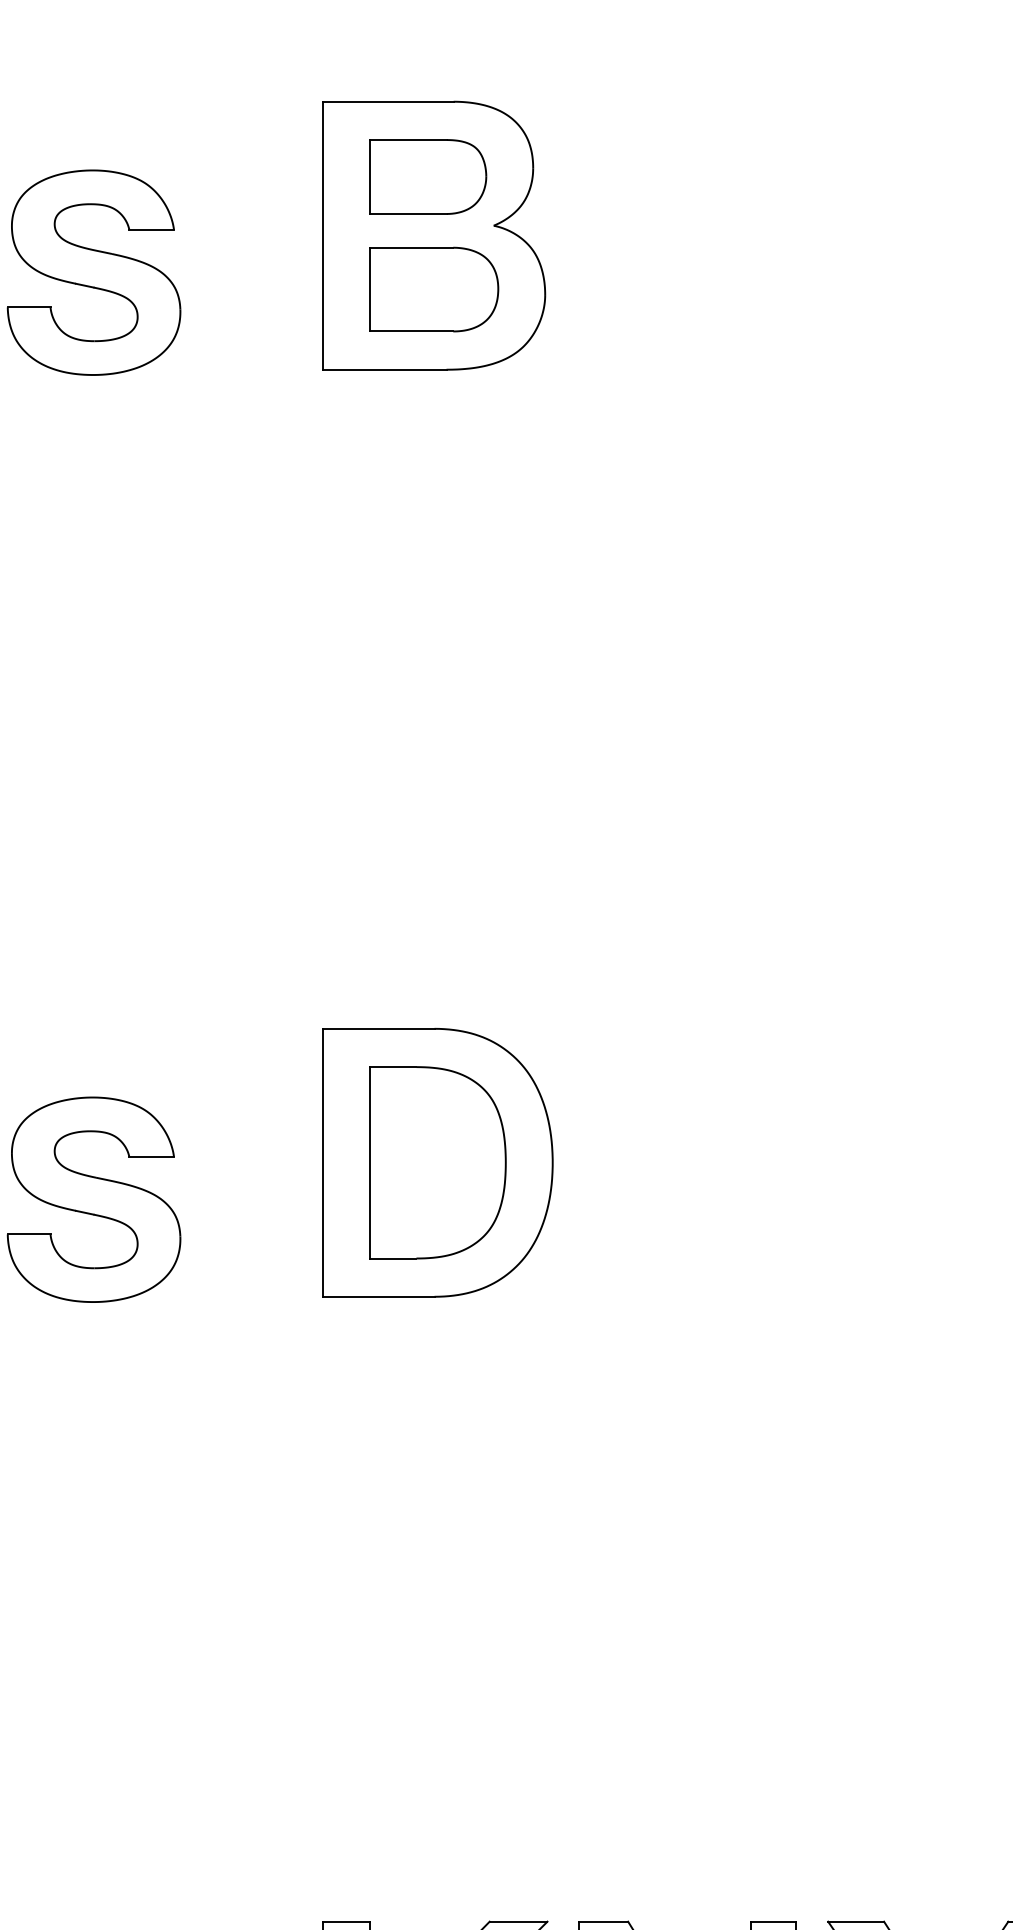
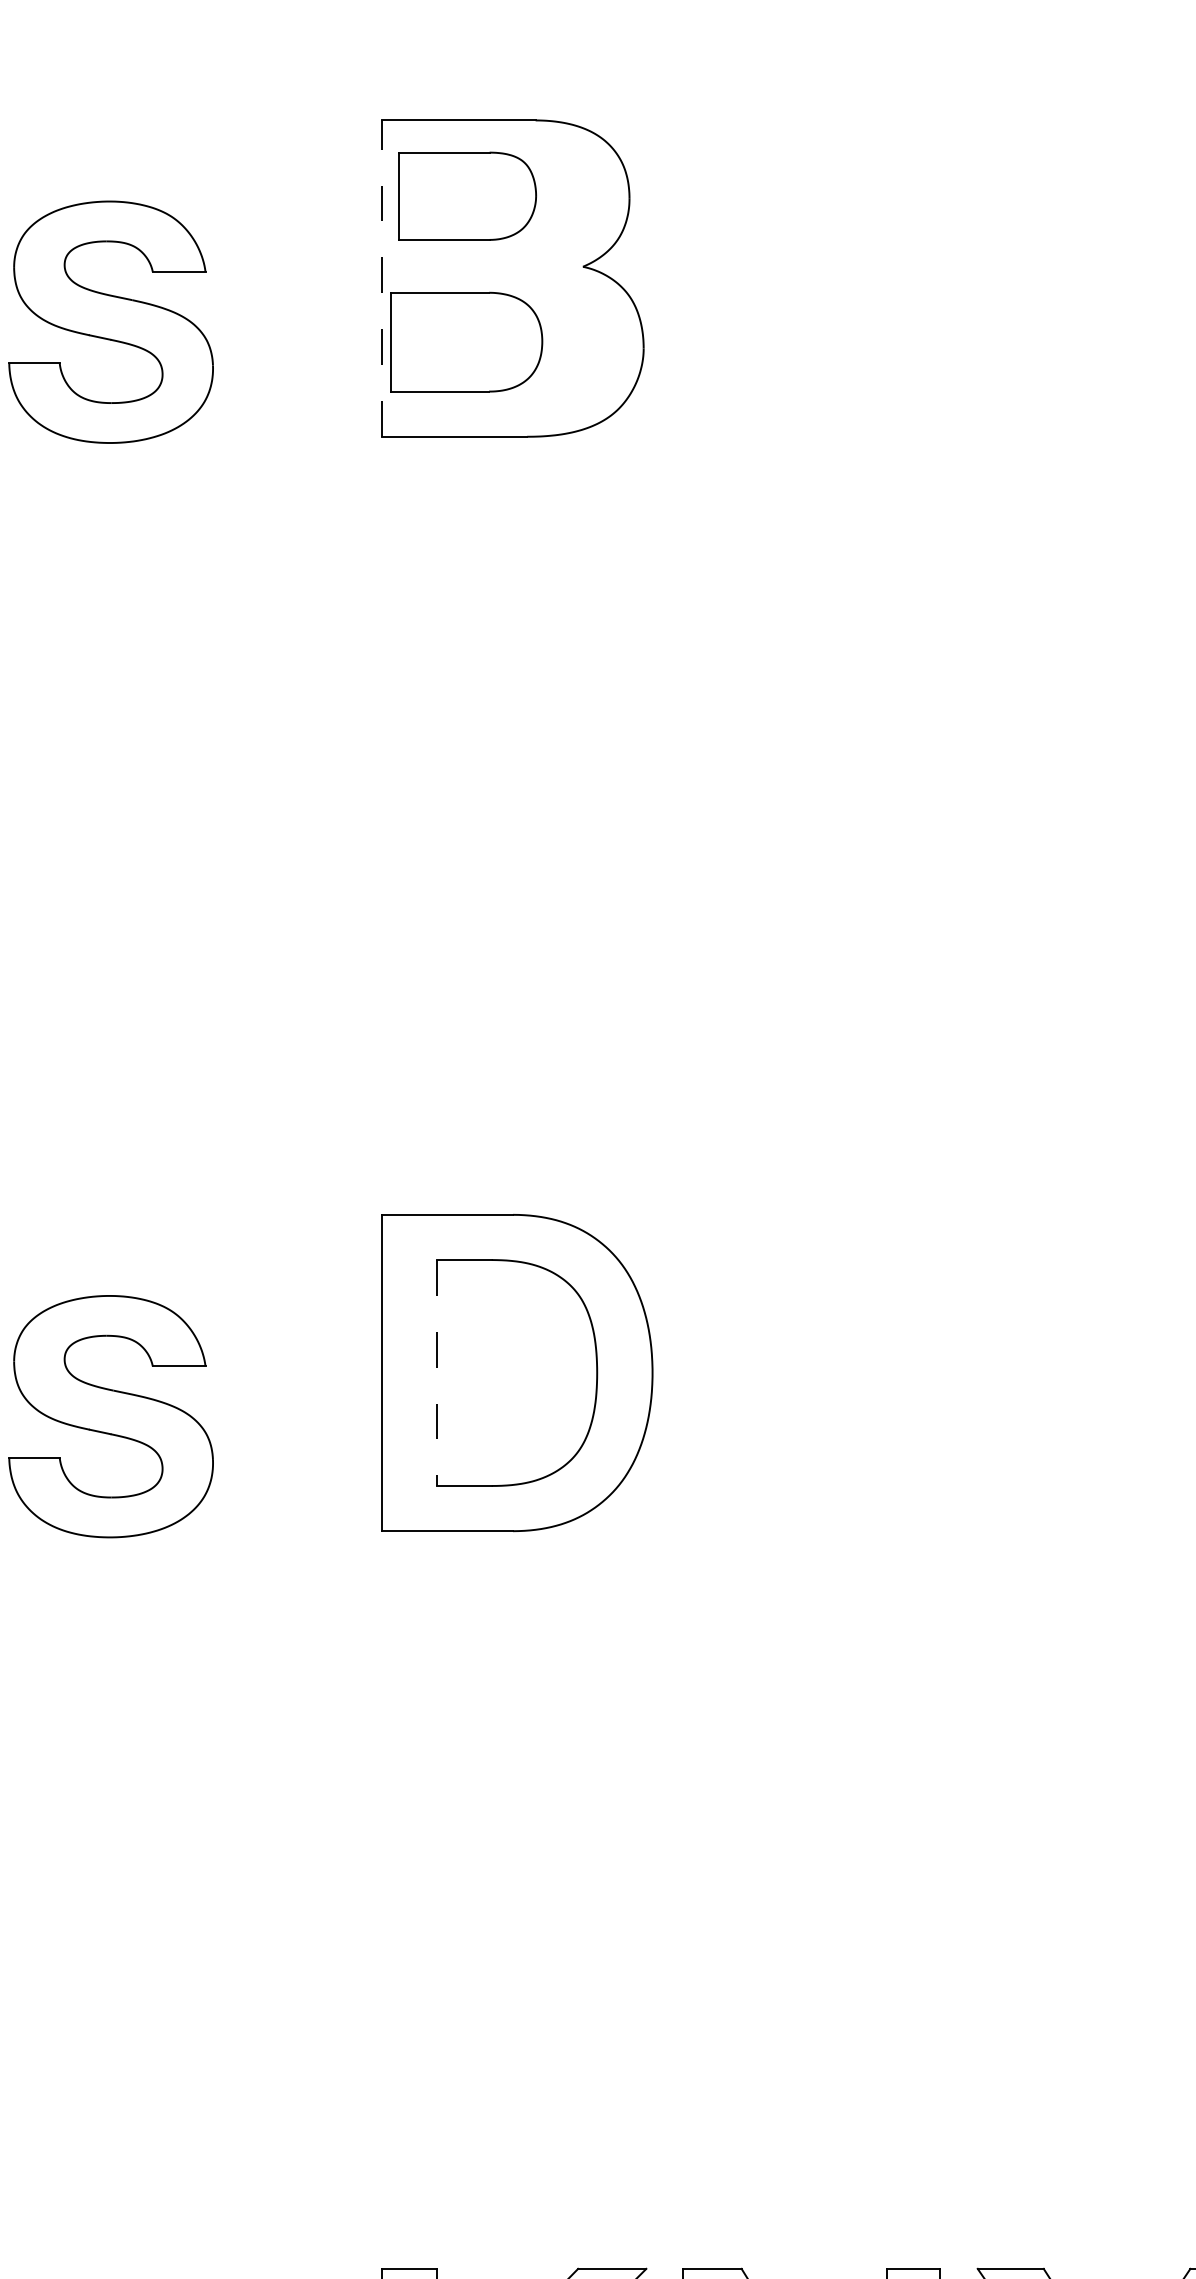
part: (428, 176) -> (467, 195), moved
line: (323, 235) -> (381, 278), solid -> dashed
part: (434, 289) -> (466, 341), moved
line: (370, 1163) -> (437, 1373), solid -> dashed

